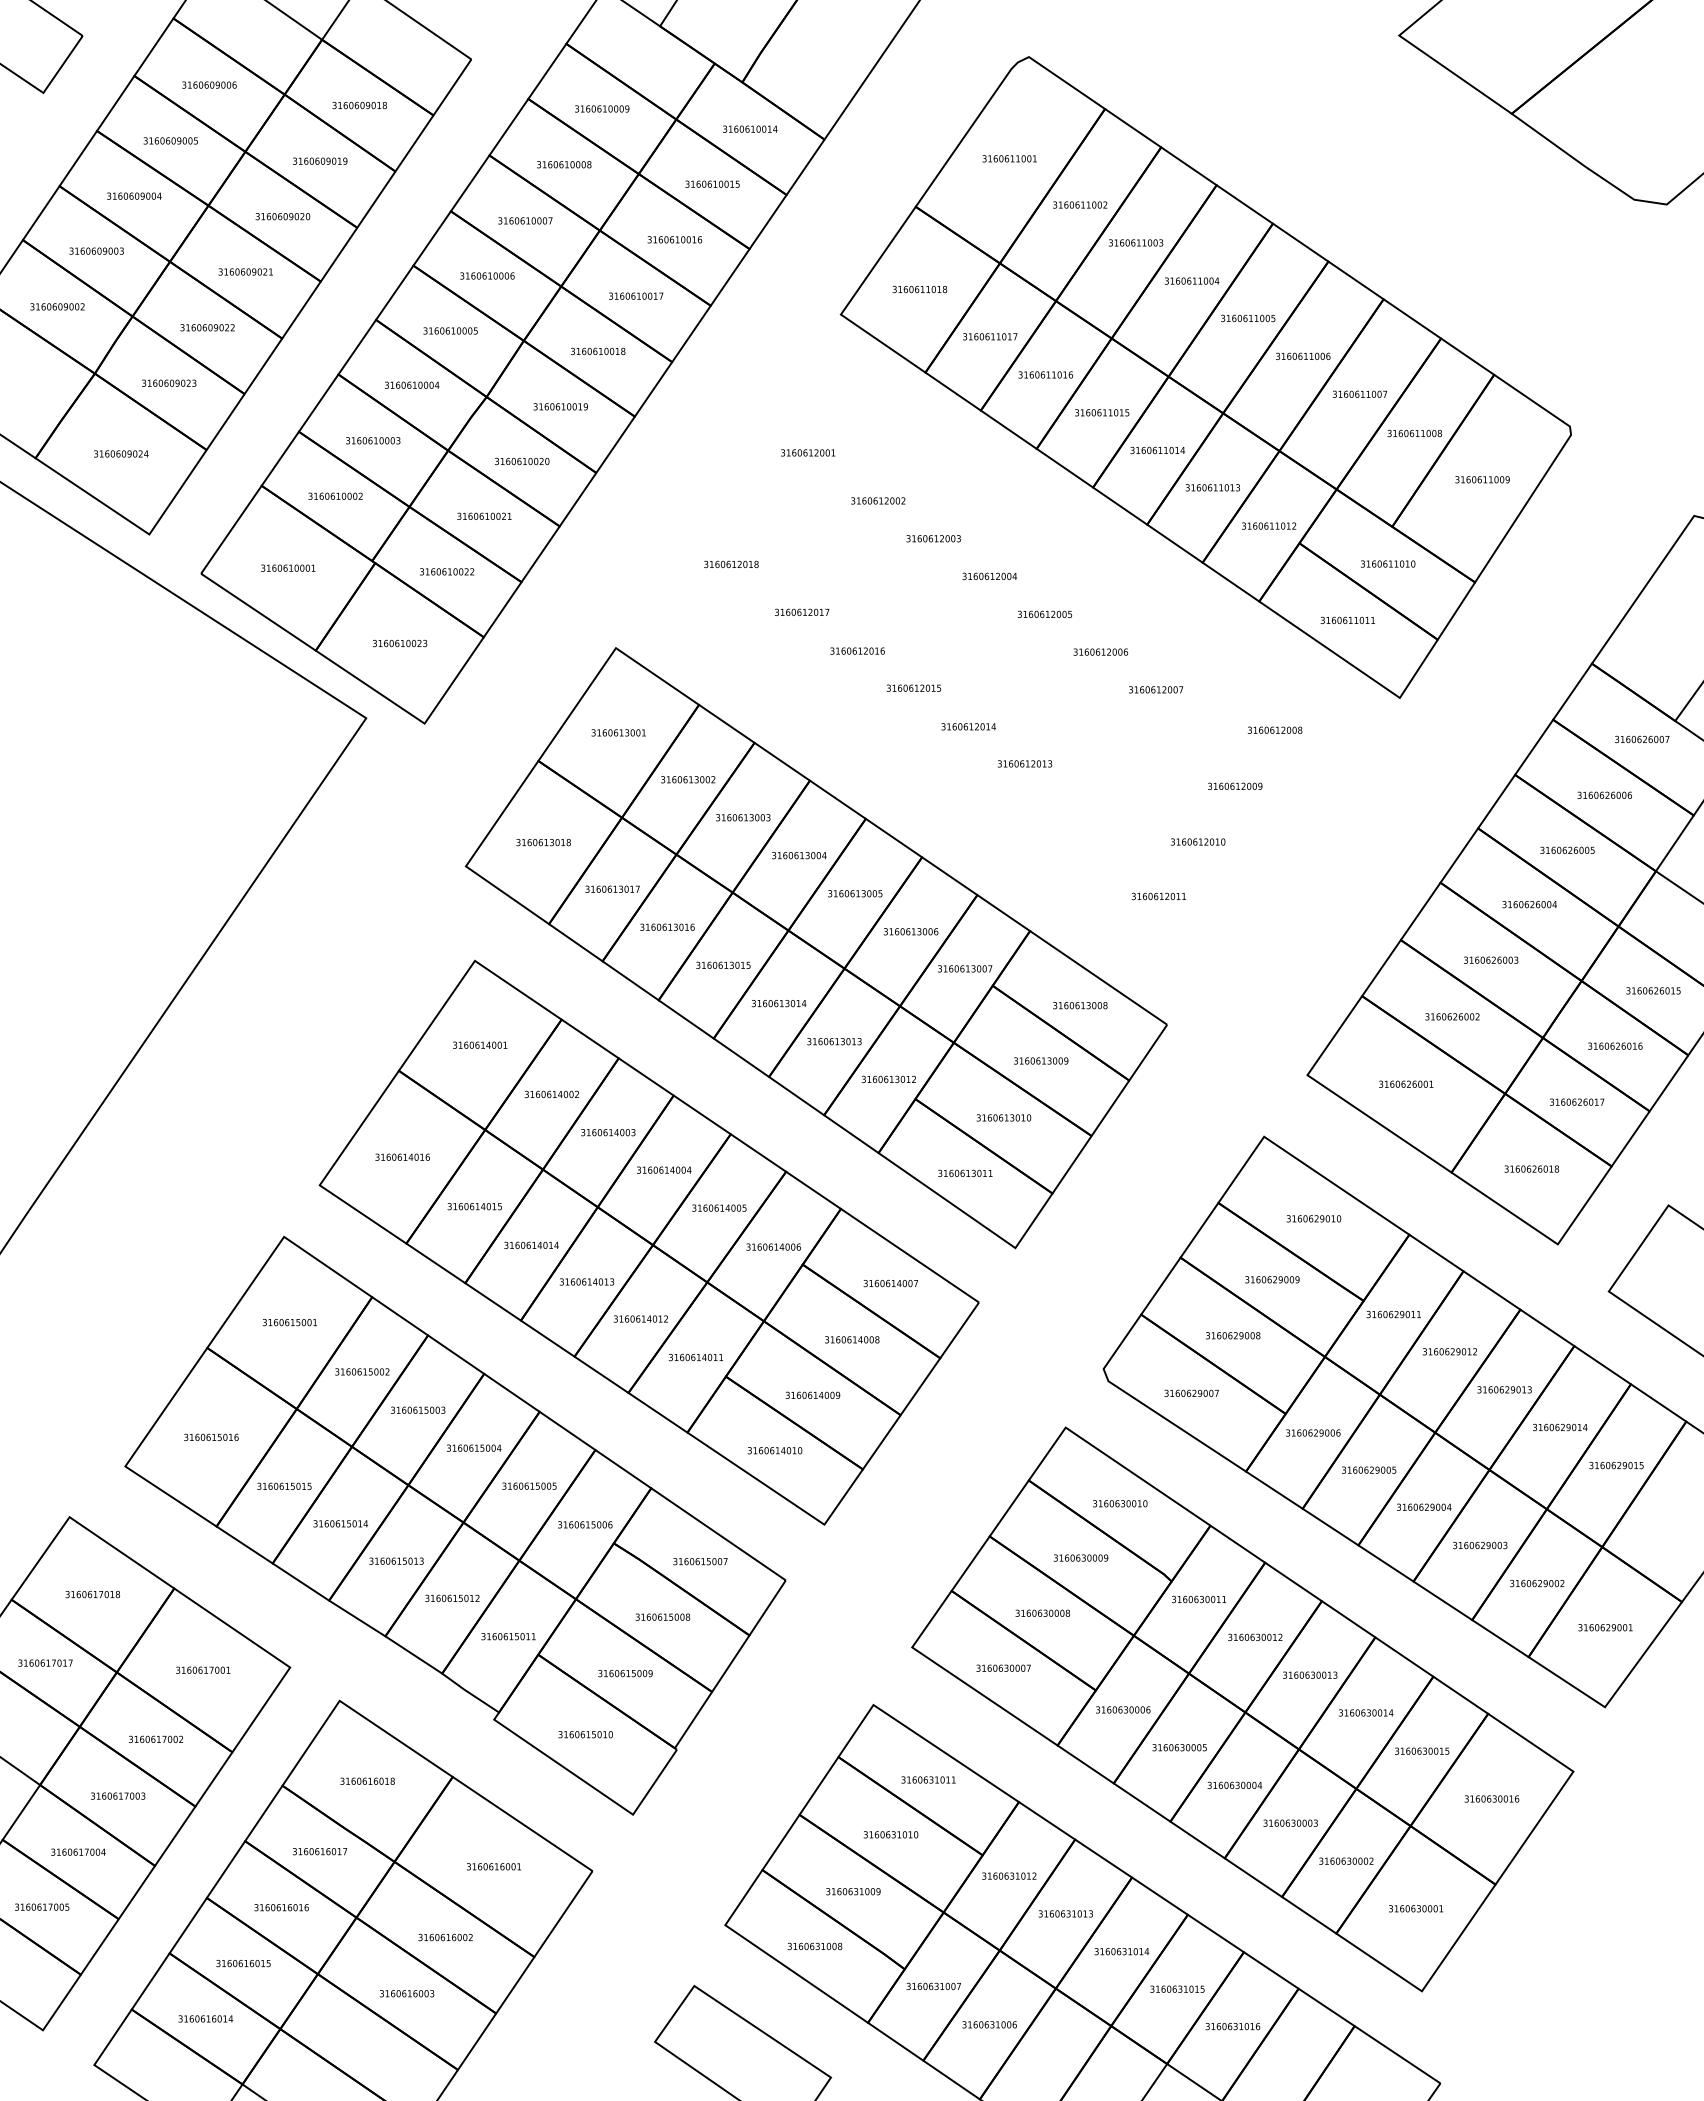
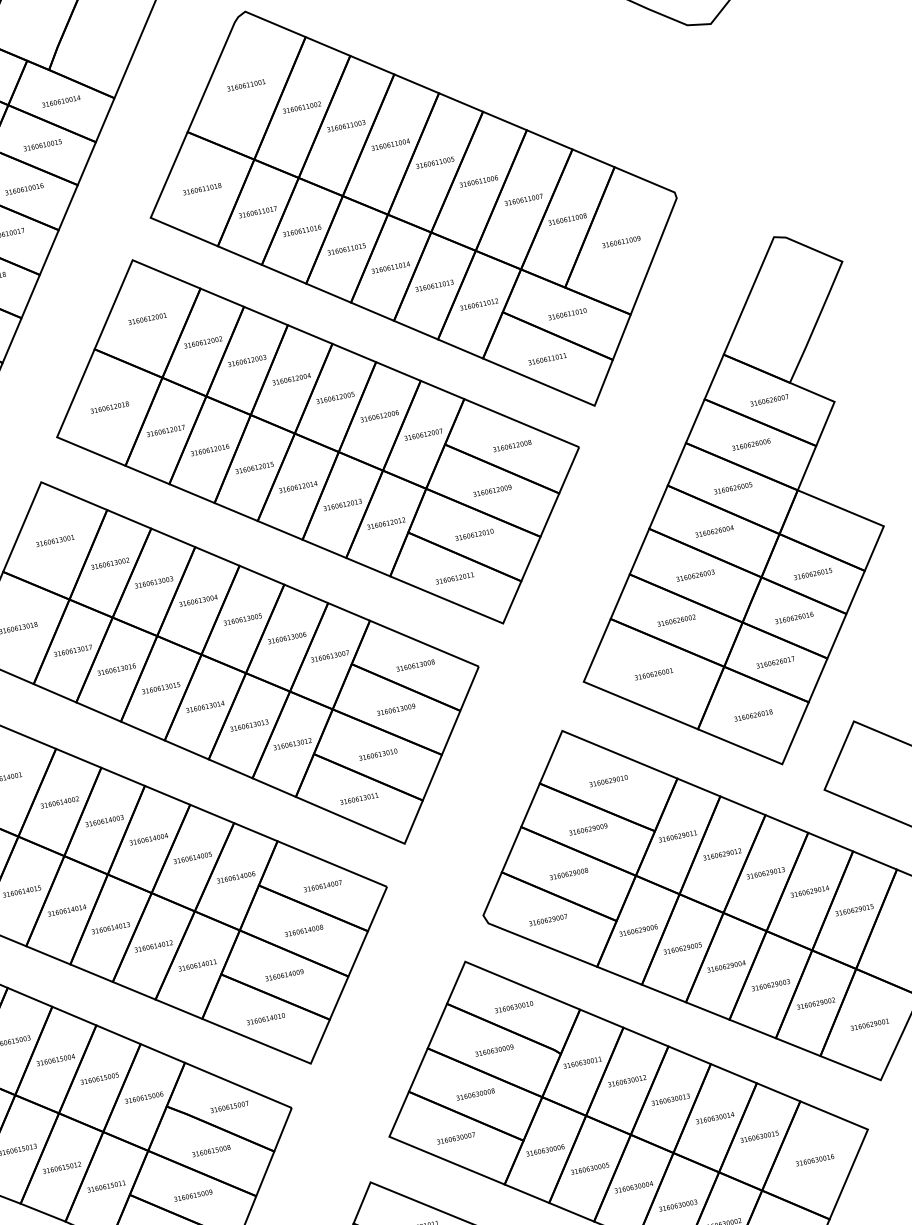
part: (1008, 669) -> (317, 441), added

